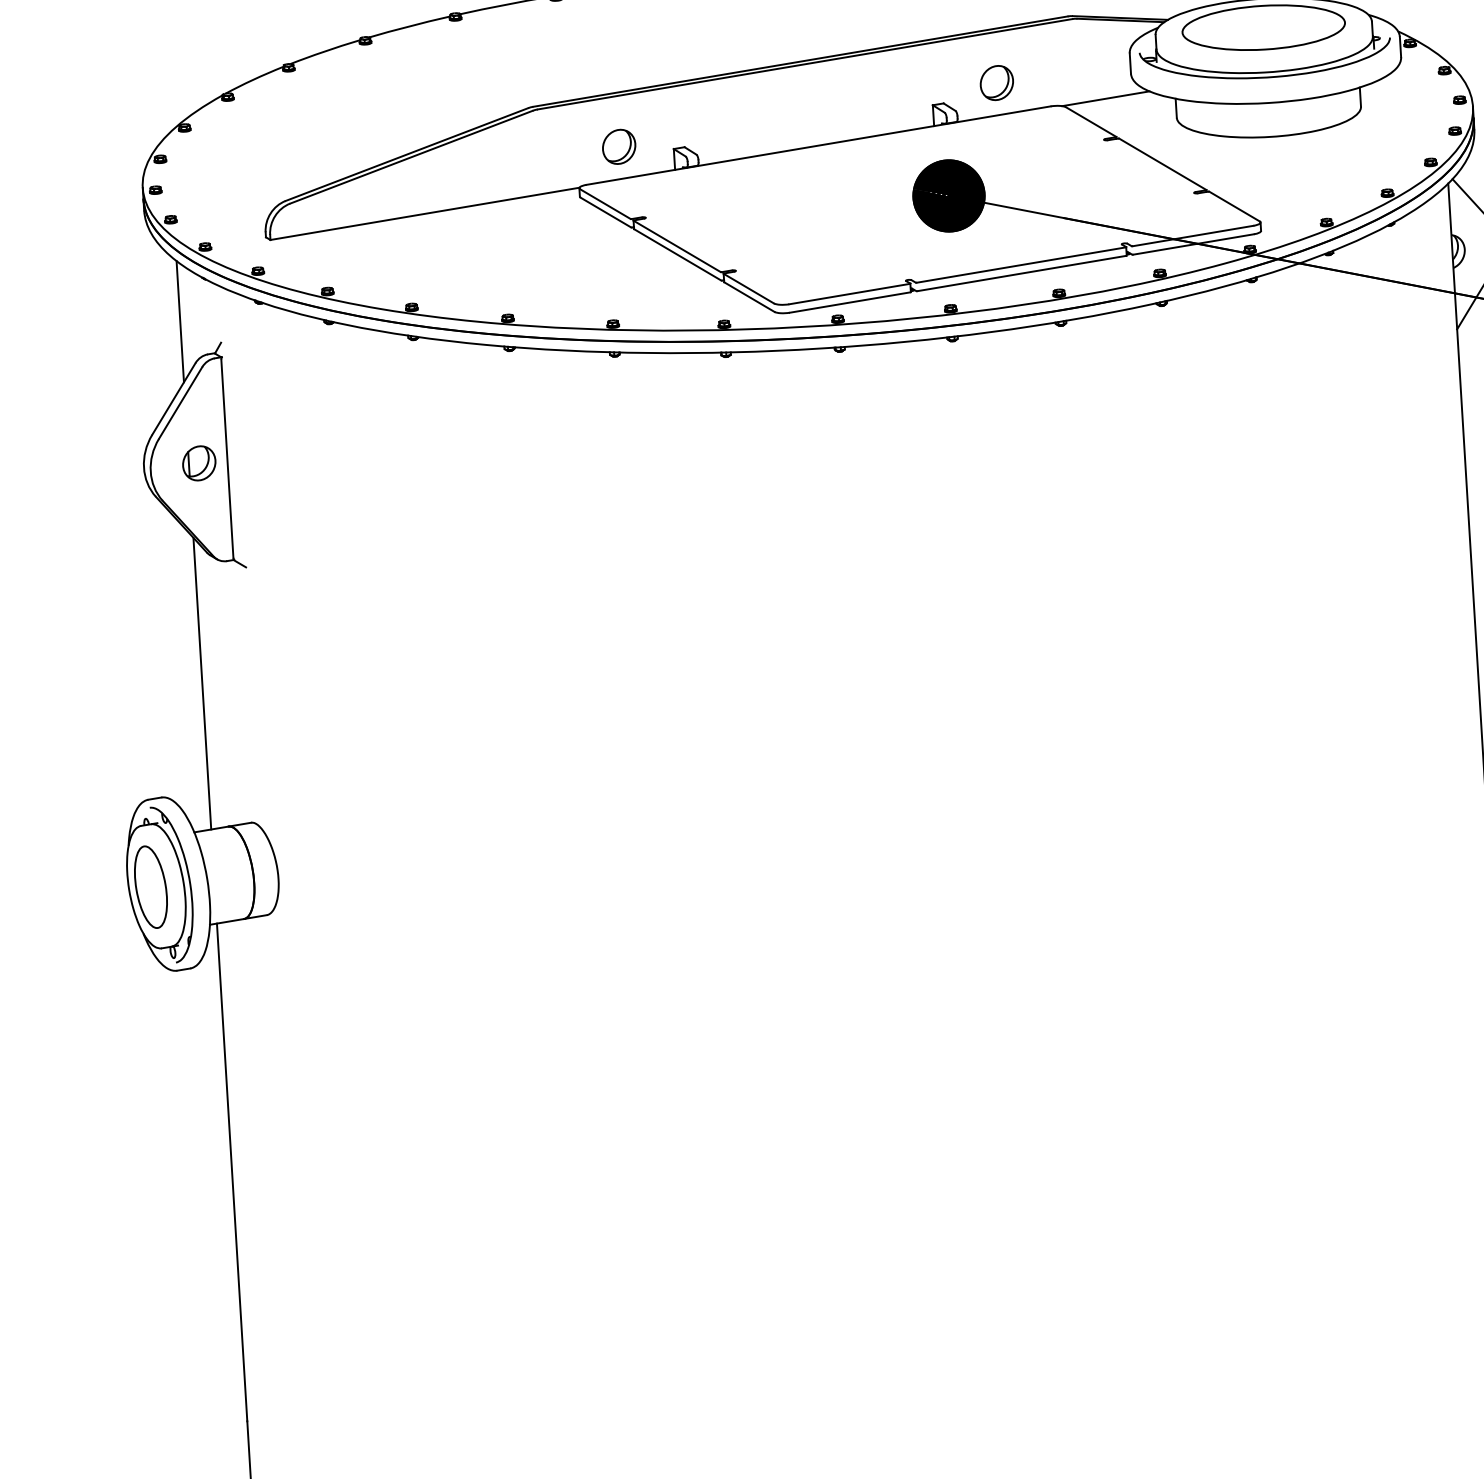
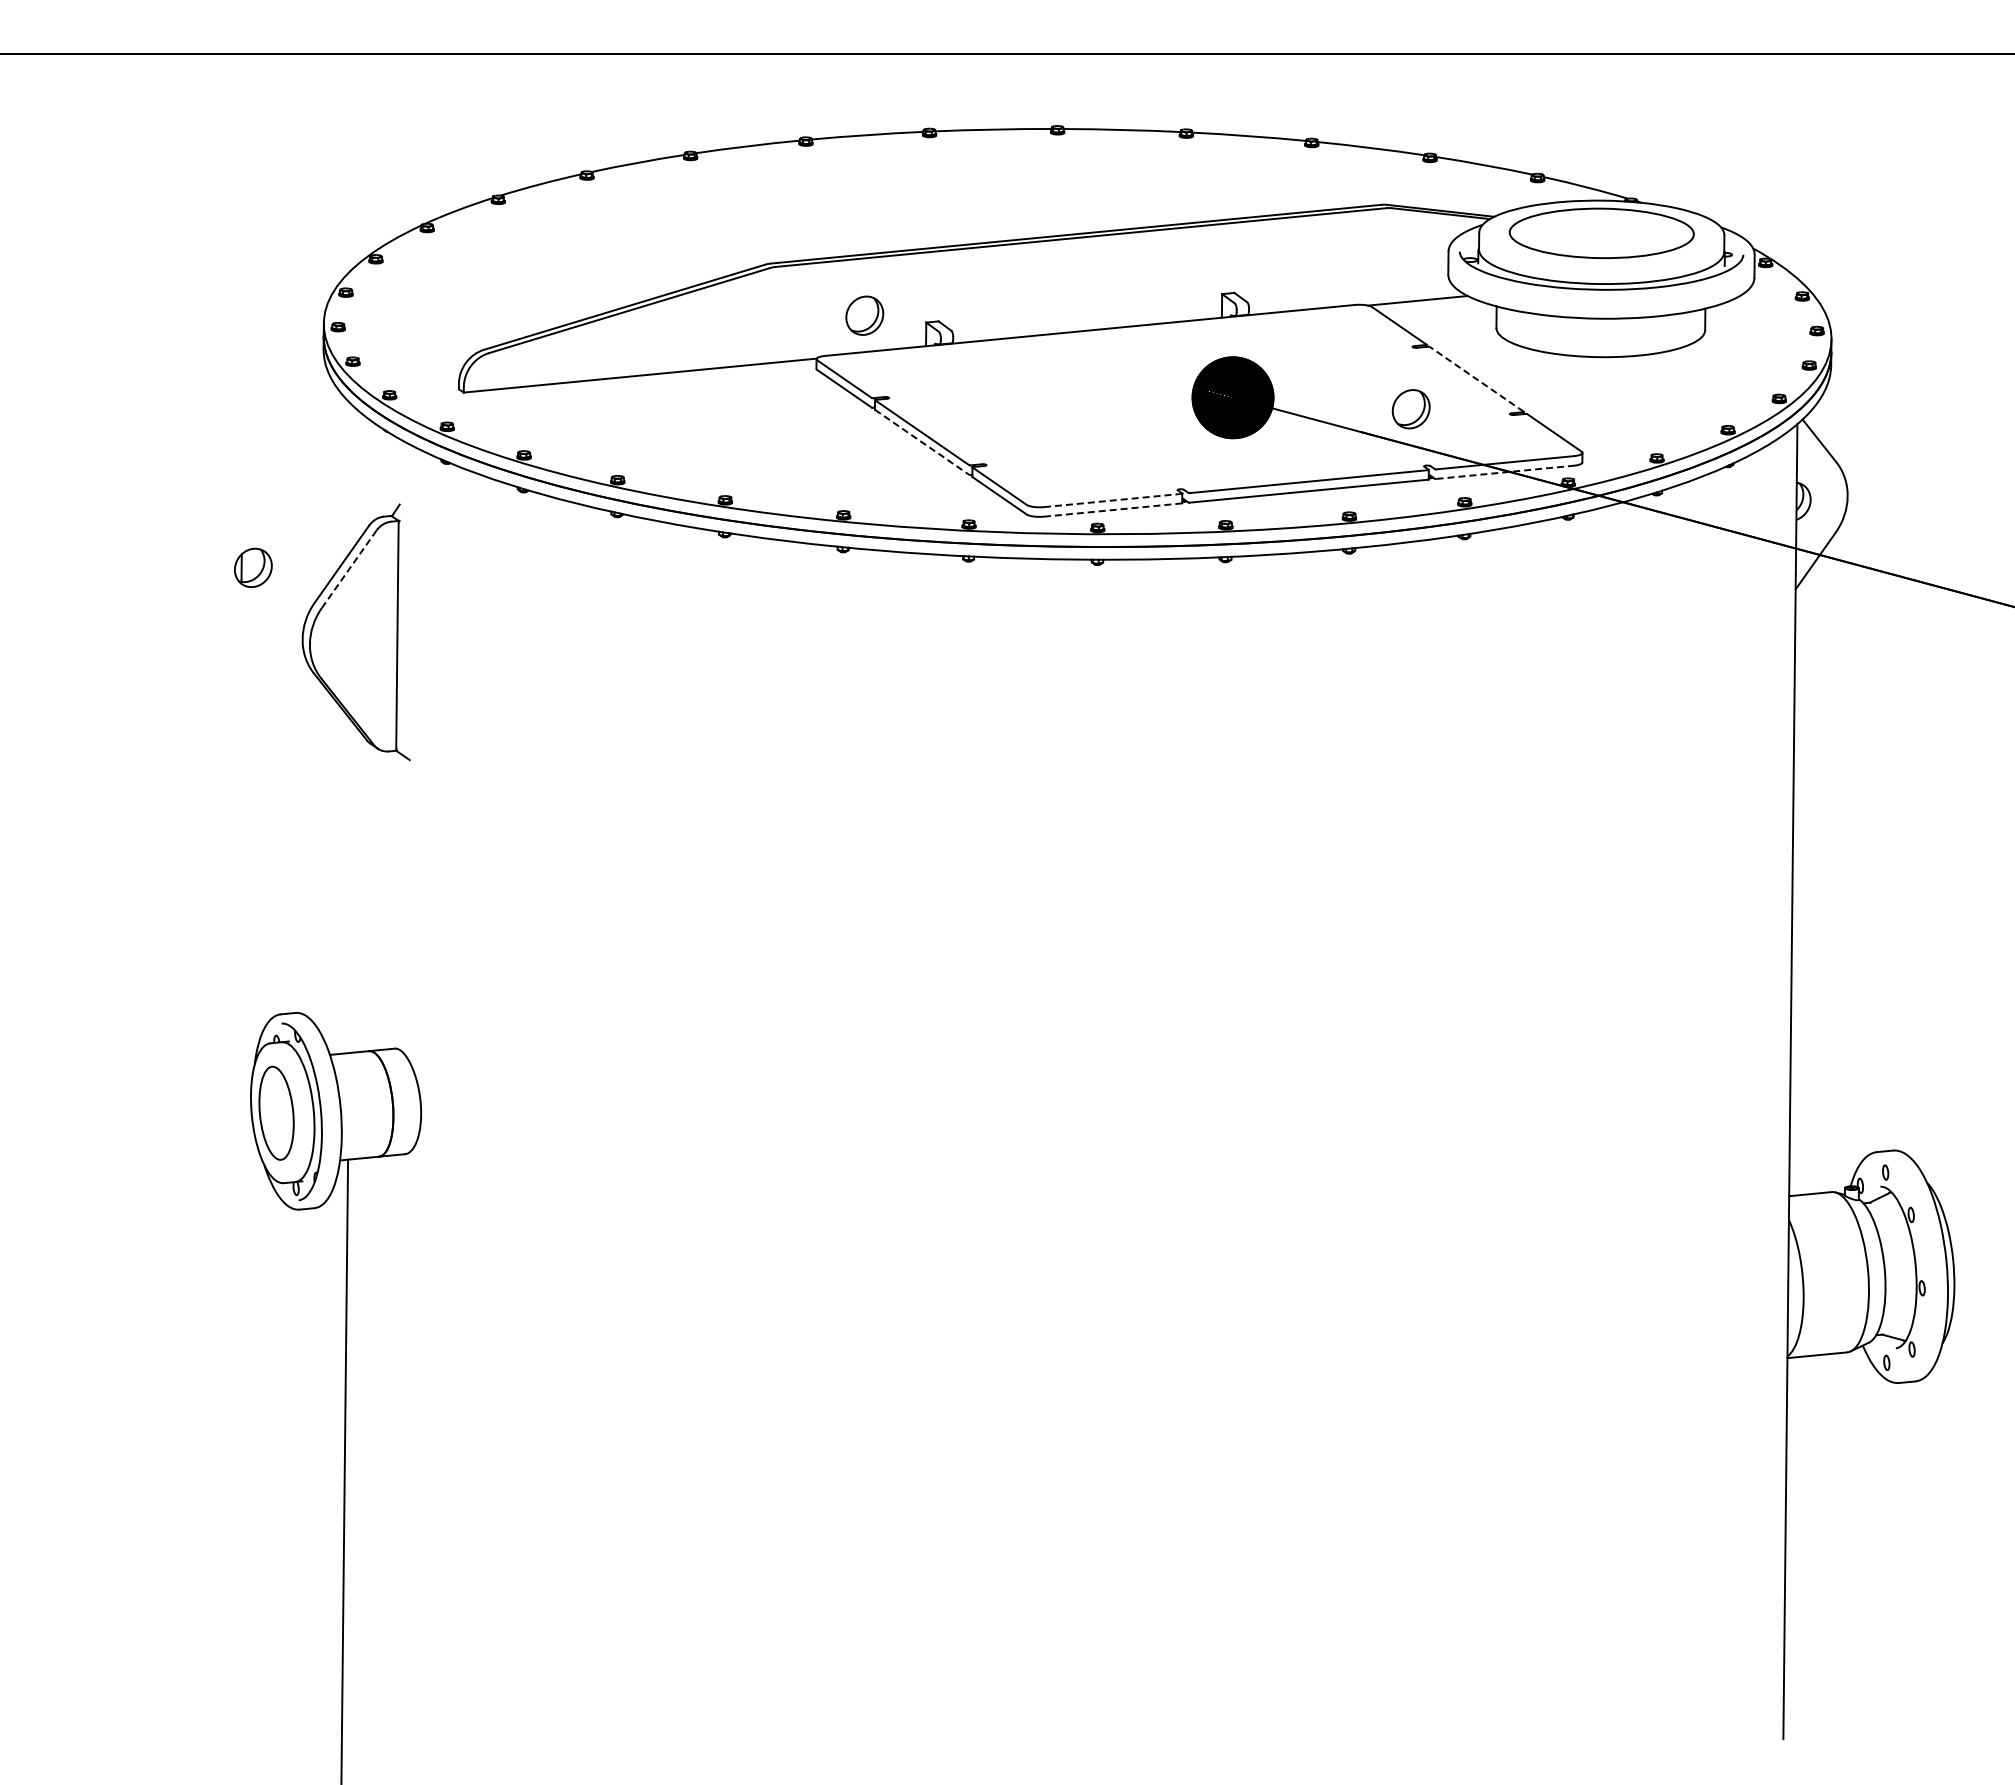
part: (996, 83) -> (1410, 409), moved
line: (1162, 164) -> (1476, 379), solid -> dashed
line: (1193, 244) -> (1505, 472), solid -> dashed
line: (678, 254) -> (922, 442), solid -> dashed
line: (850, 294) -> (1113, 500), solid -> dashed
line: (850, 302) -> (1113, 510), solid -> dashed
line: (180, 321) -> (355, 477), removed
line: (180, 403) -> (348, 569), solid -> dashed
part: (199, 462) -> (253, 567), moved
line: (201, 683) -> (350, 887), removed

